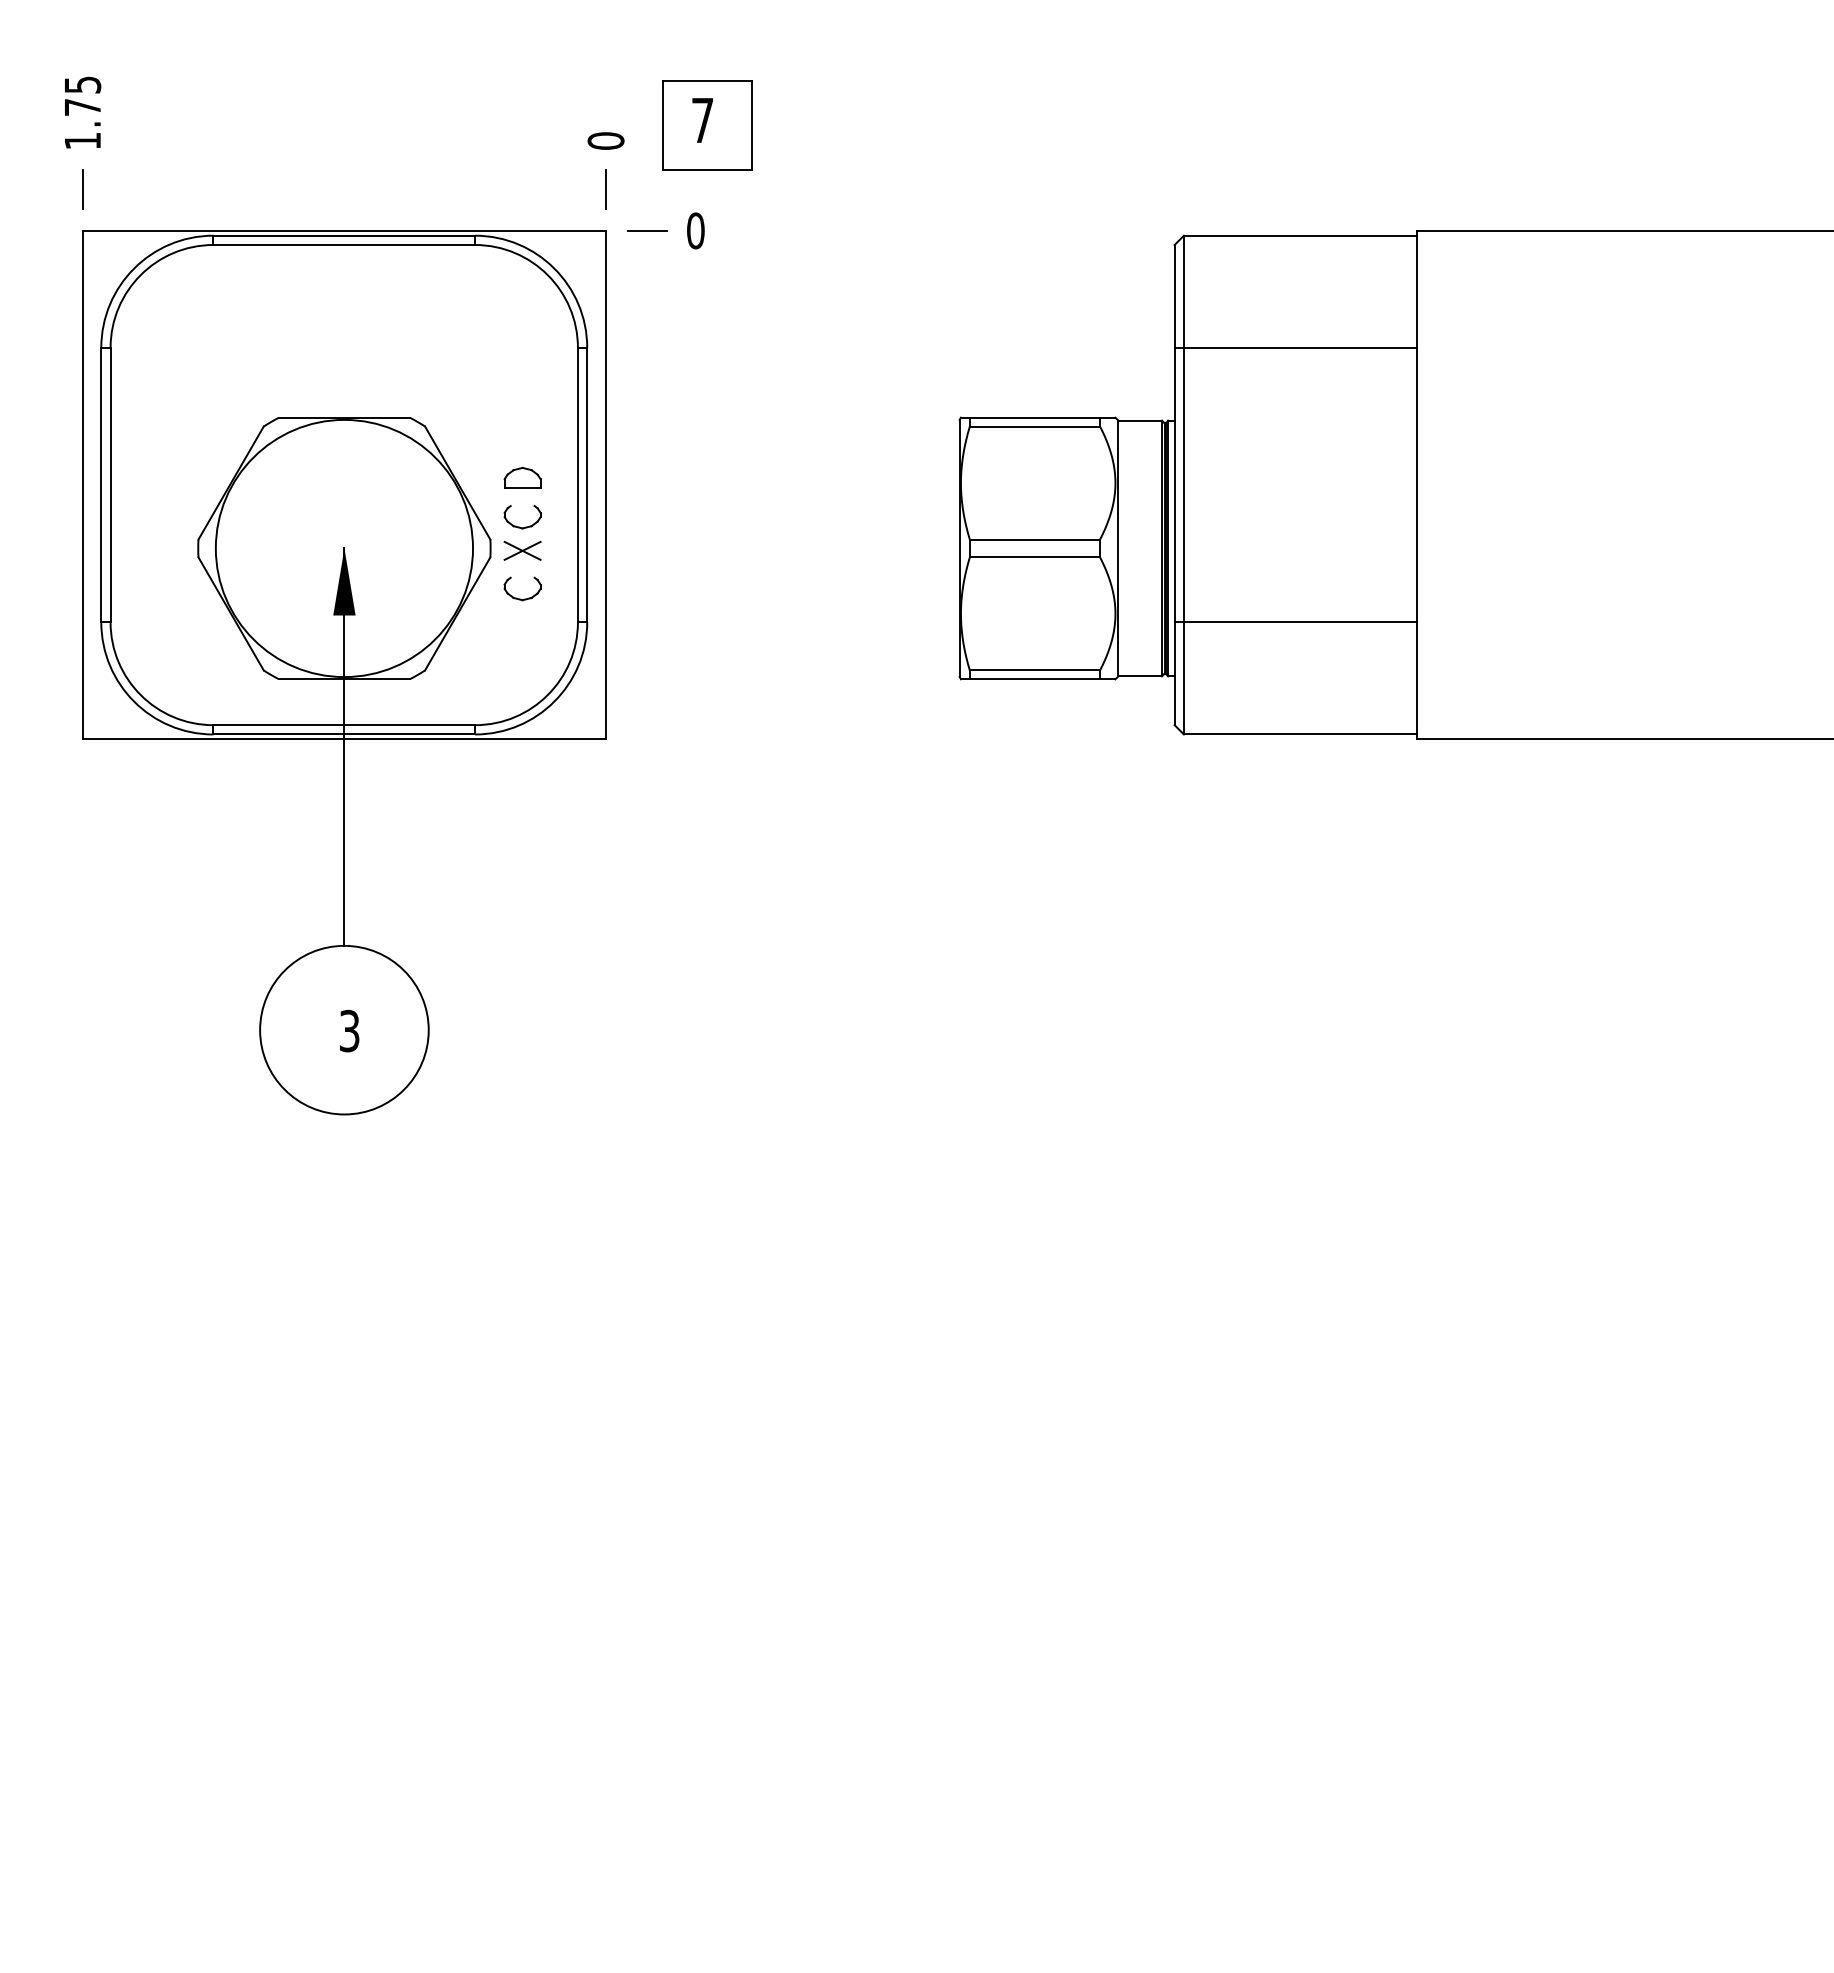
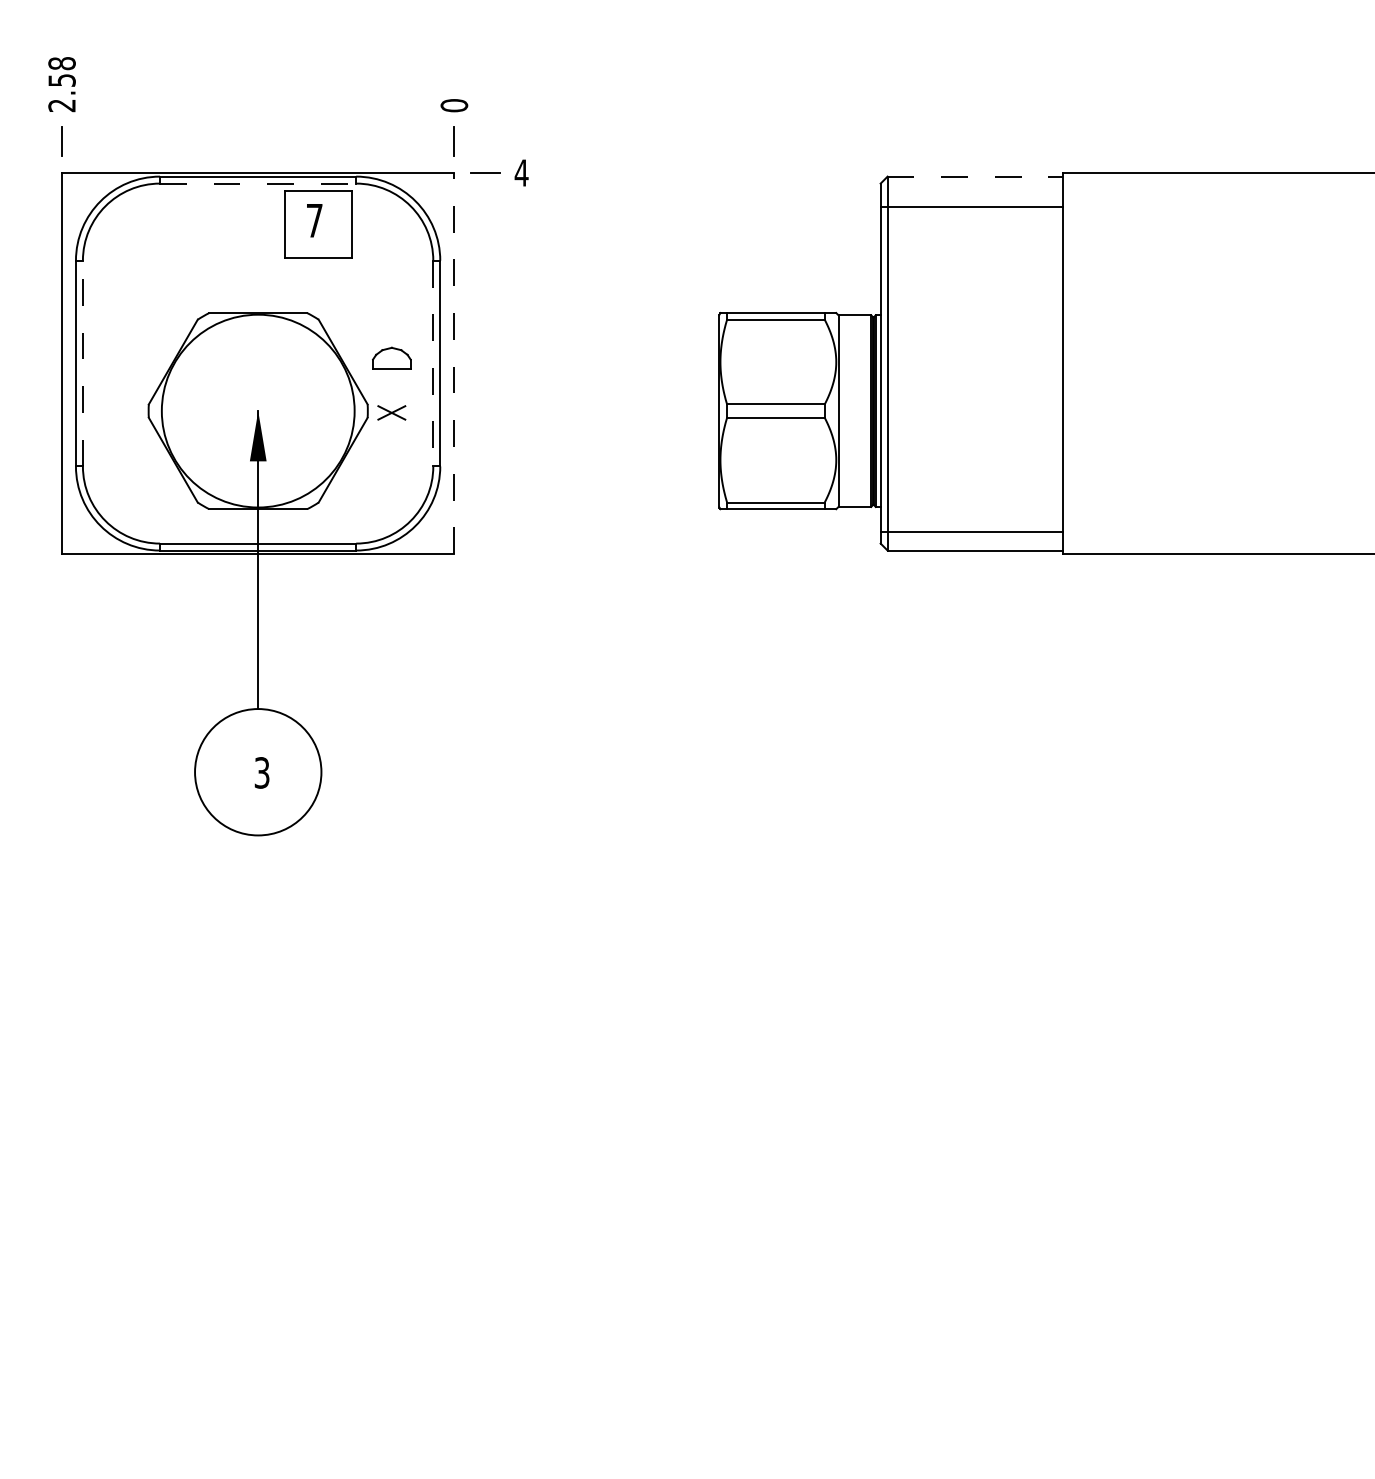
text: (82, 112) -> (61, 84), 1.75 -> 2.58
part: (707, 125) -> (318, 224), moved
text: (695, 230) -> (521, 172), 0 -> 4
line: (1300, 235) -> (975, 176), solid -> dashed
line: (344, 245) -> (258, 183), solid -> dashed
line: (1295, 347) -> (971, 206), moved
part: (522, 477) -> (391, 357), size x1.4
line: (110, 484) -> (82, 363), solid -> dashed
line: (606, 484) -> (454, 363), solid -> dashed
line: (577, 485) -> (432, 363), solid -> dashed
part: (519, 526) -> (389, 394), removed
part: (520, 598) -> (390, 448), removed
line: (1295, 622) -> (971, 532), moved

